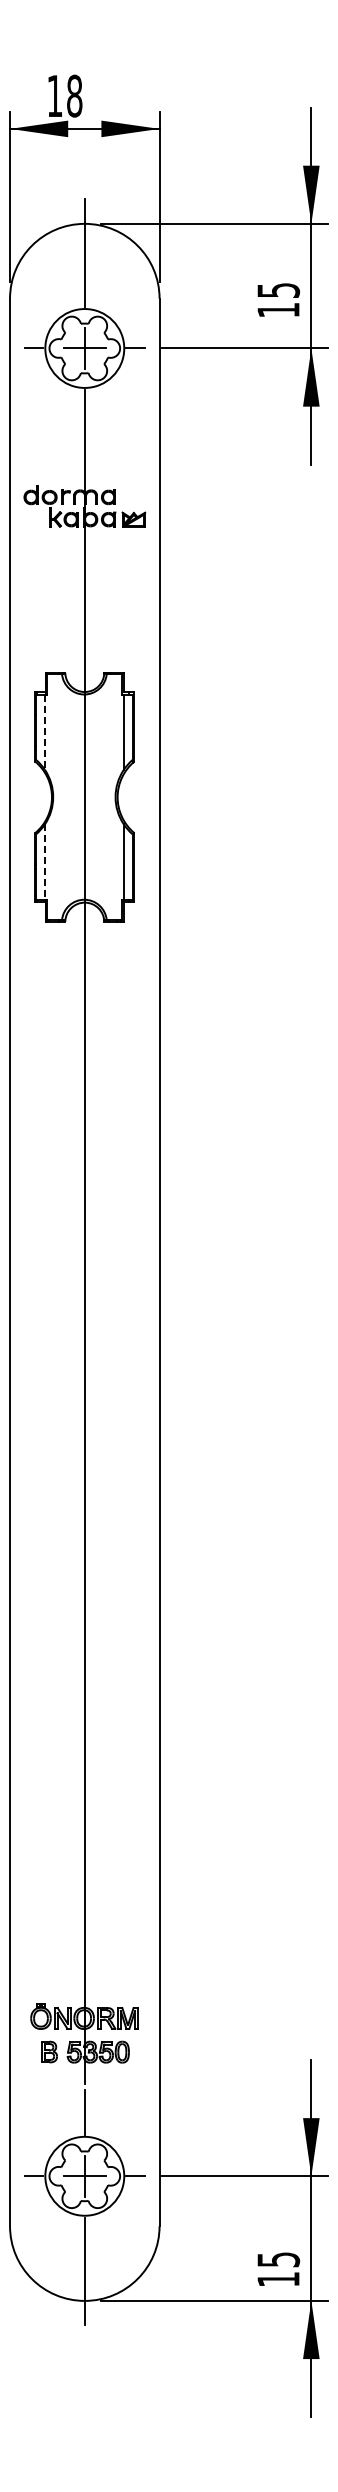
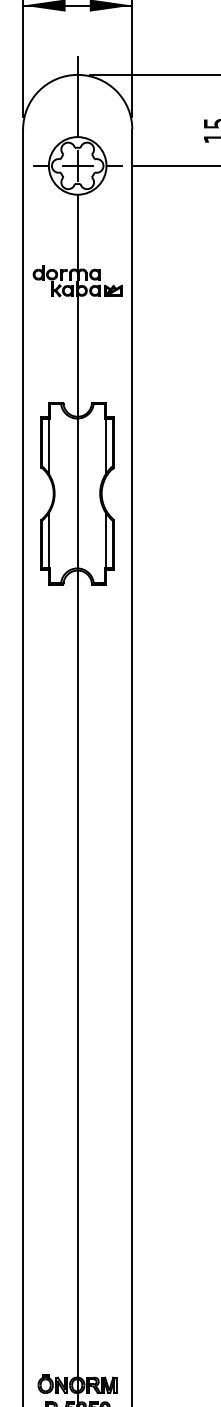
line: (45, 732) -> (49, 446), dashed -> solid
line: (45, 862) -> (49, 541), dashed -> solid

